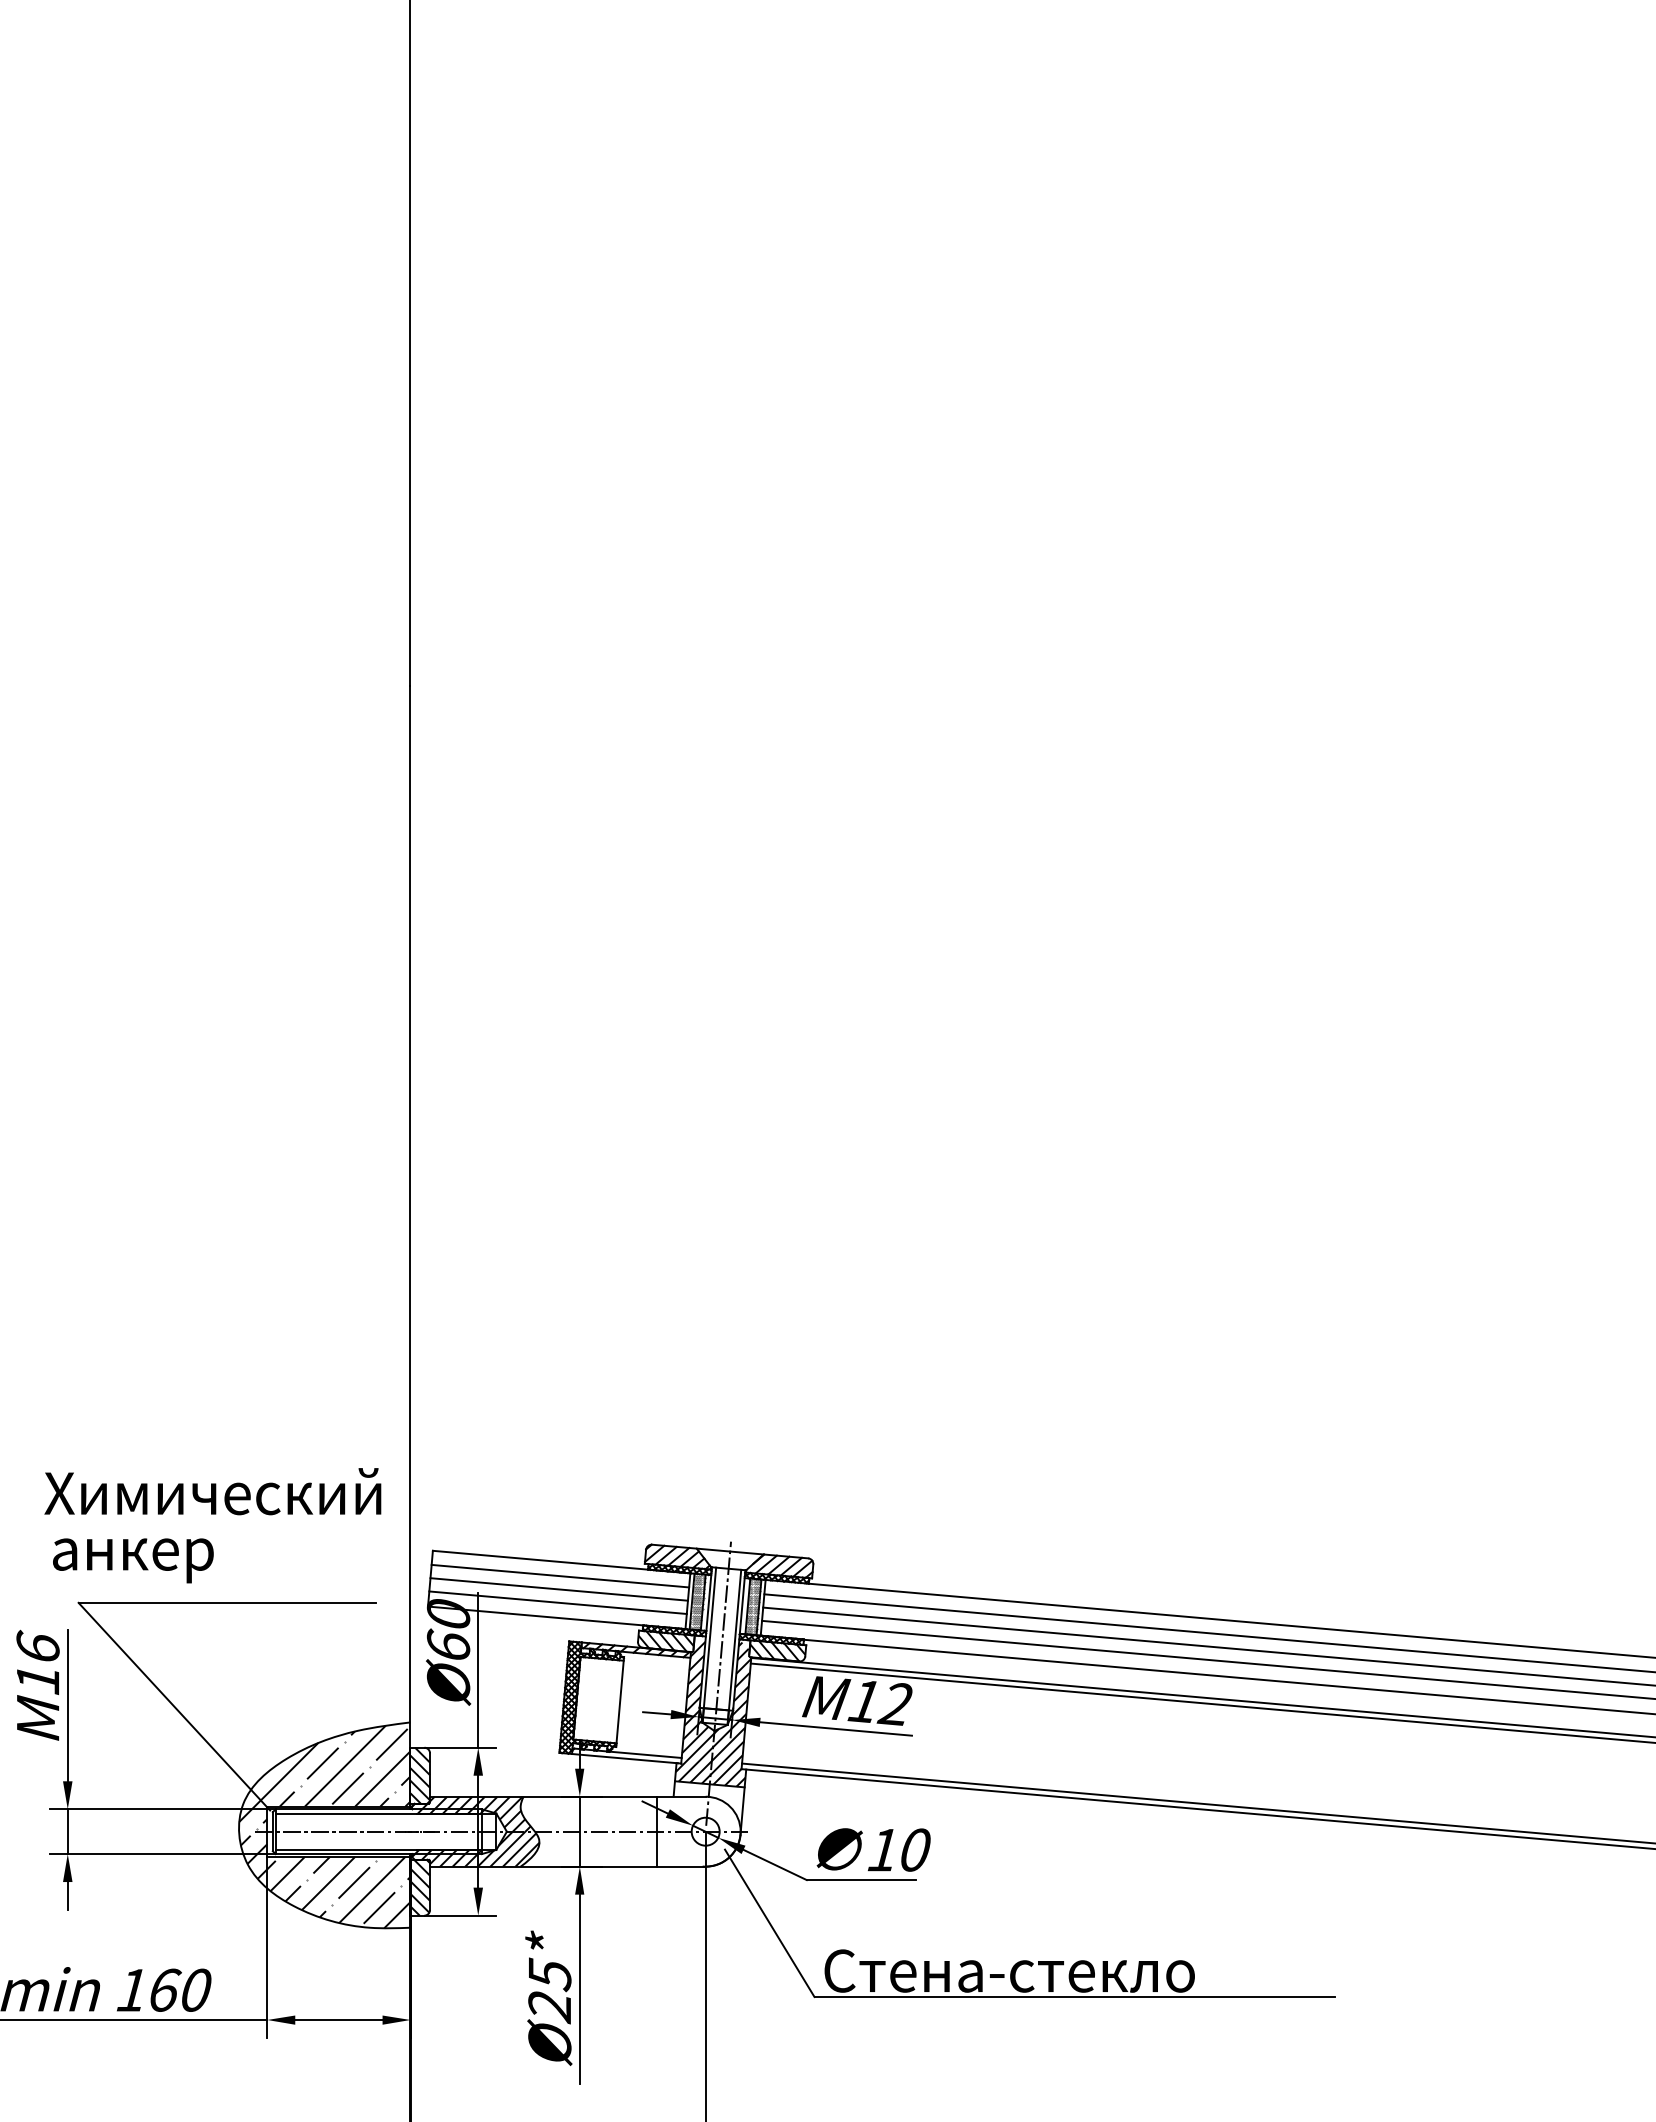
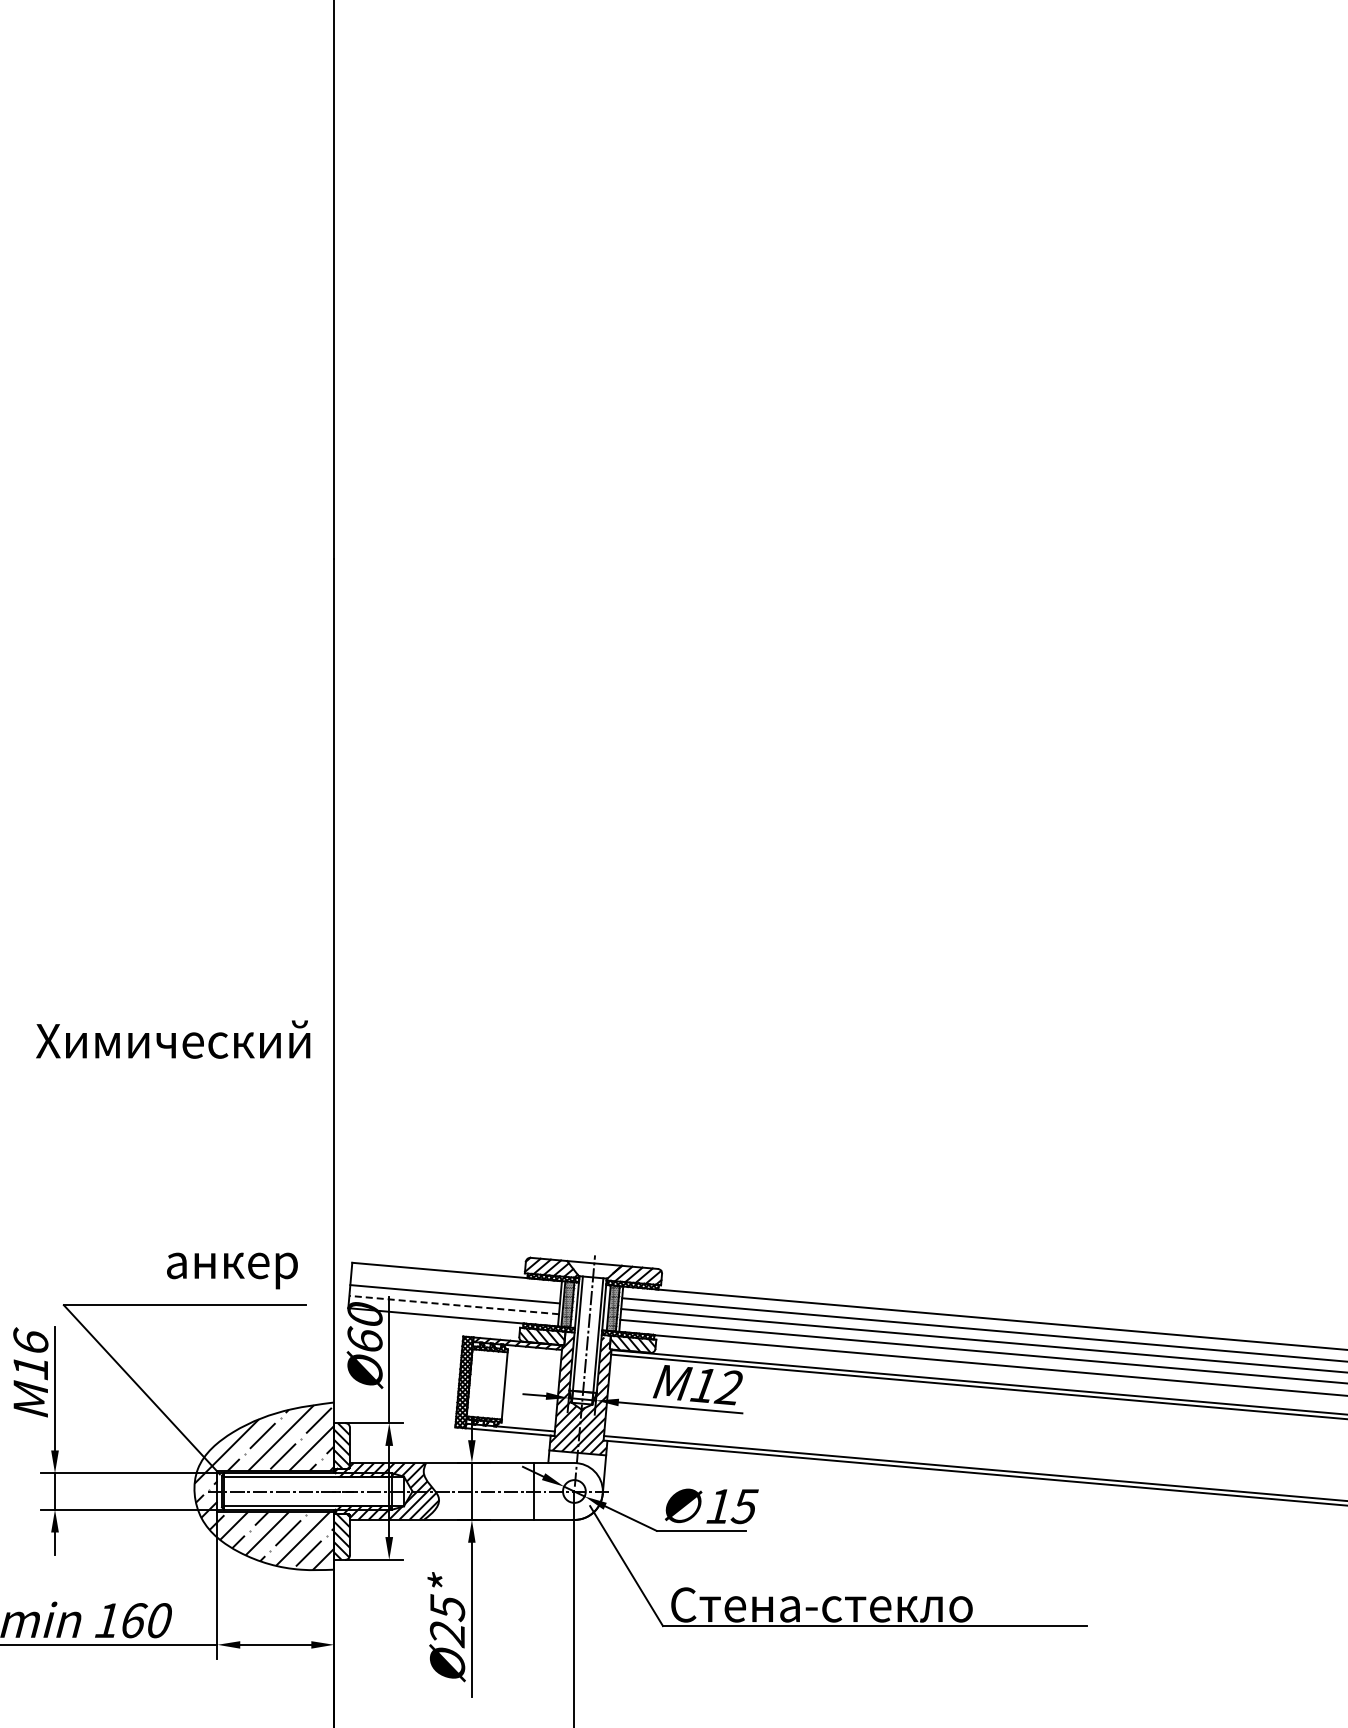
text: (213, 1491) -> (173, 1039), moved
text: (133, 1560) -> (232, 1270), moved
line: (559, 1576) -> (455, 1283), removed
line: (557, 1603) -> (453, 1305), solid -> dashed
text: (914, 1850) -> (744, 1506), 10 -> 15

